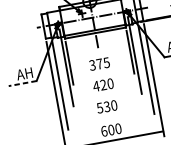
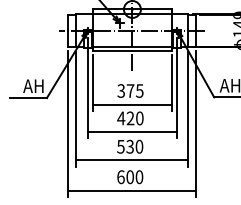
line: (103, 74) -> (132, 104), added
line: (22, 83) -> (28, 98), dashed -> solid
line: (106, 95) -> (132, 132), added
line: (110, 117) -> (131, 160), added

